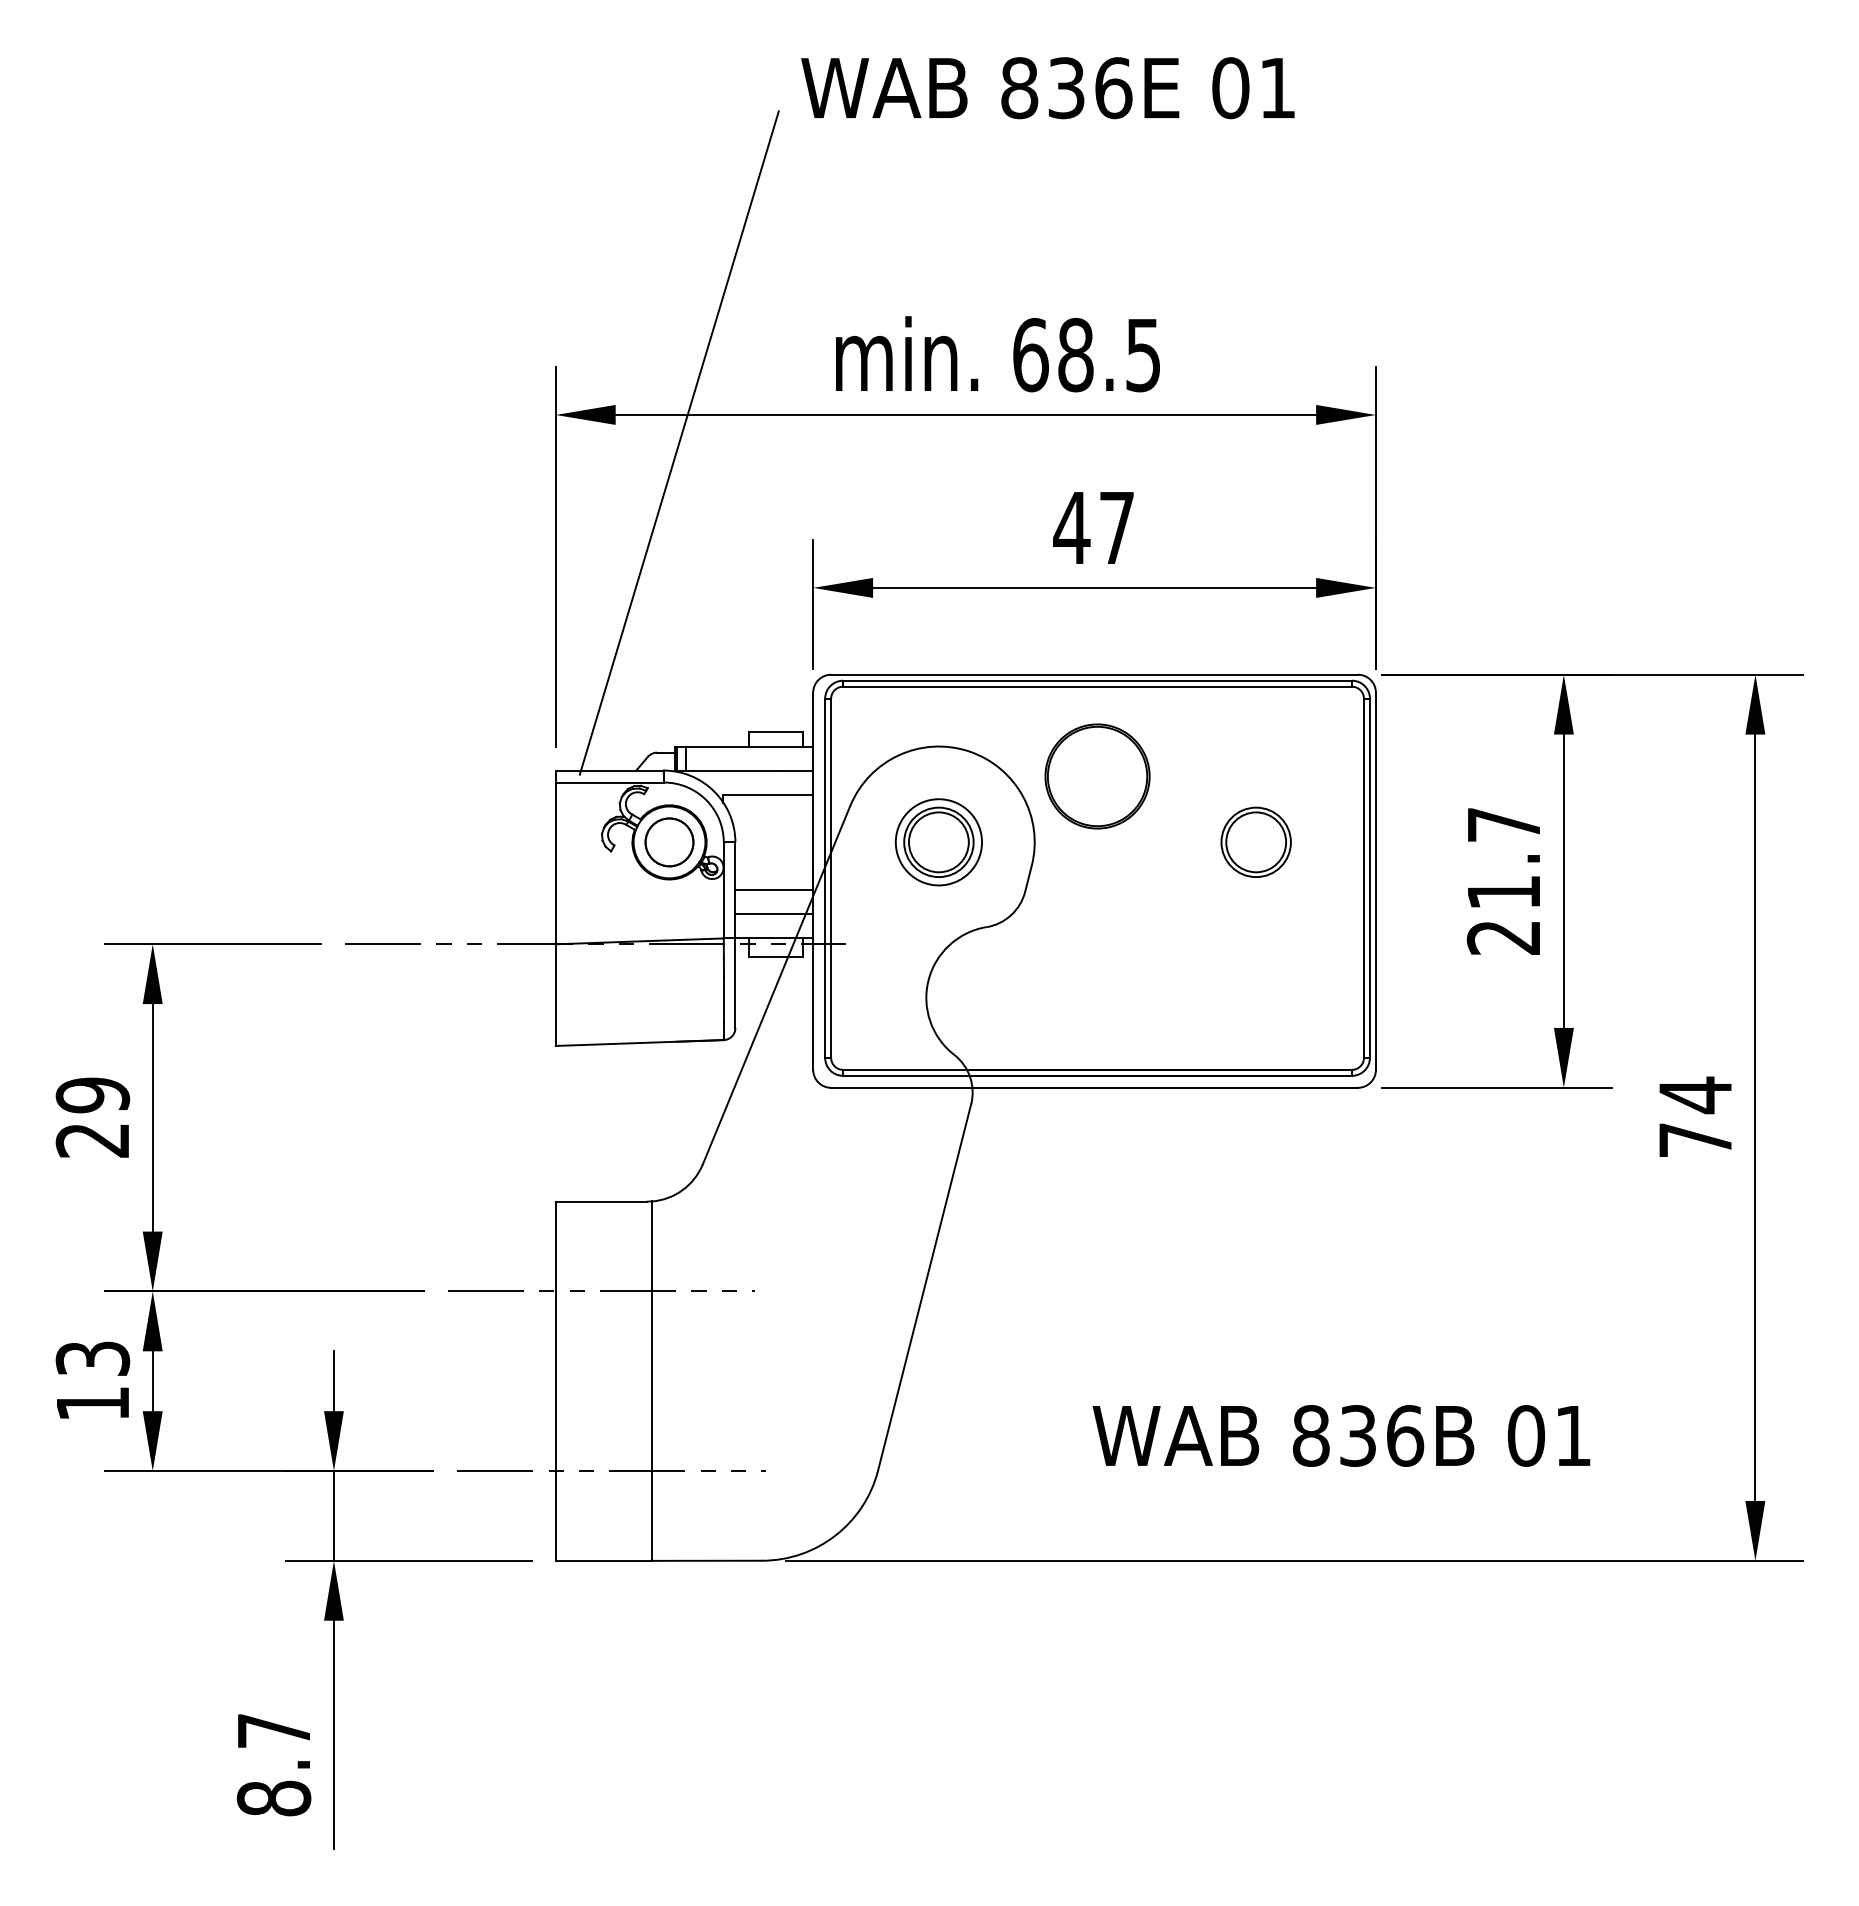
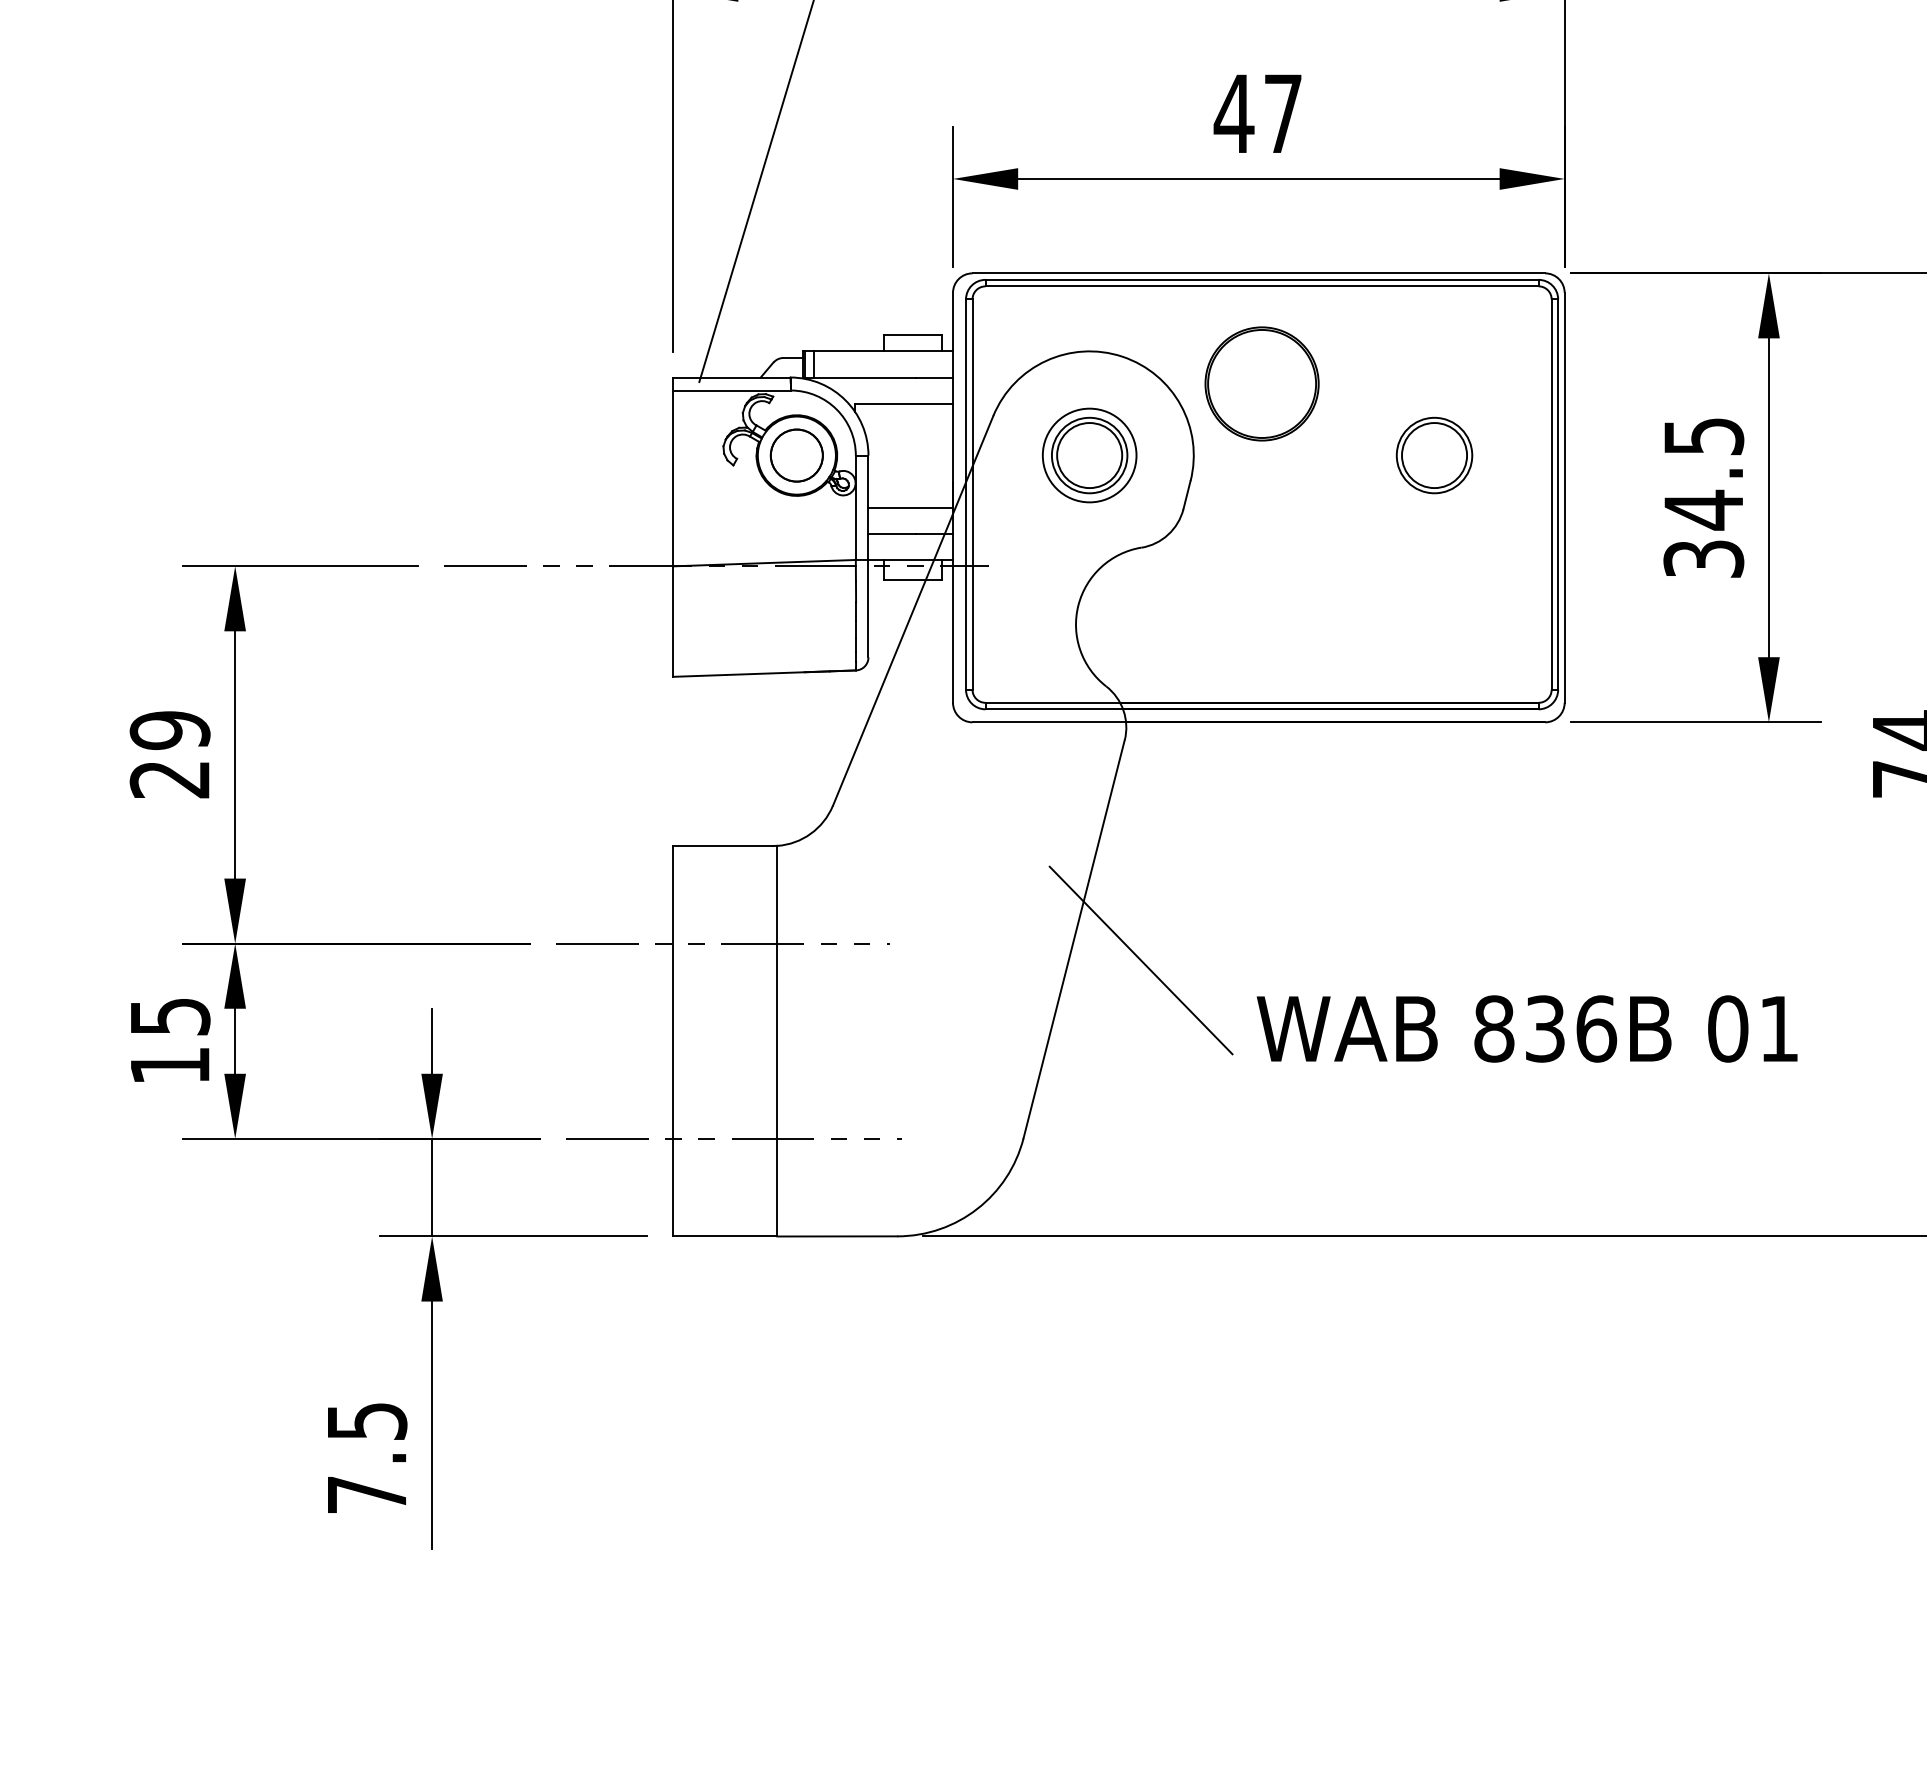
text: (1503, 881) -> (1703, 498), 21.7 -> 34.5
line: (986, 1306) -> (1141, 960), added
text: (92, 1358) -> (169, 1016), 13 -> 15
text: (1341, 1435) -> (1527, 1028), moved
text: (273, 1765) -> (366, 1458), 8.7 -> 7.5

